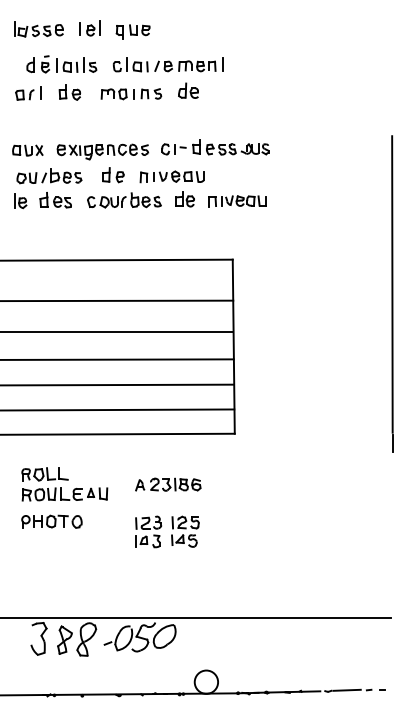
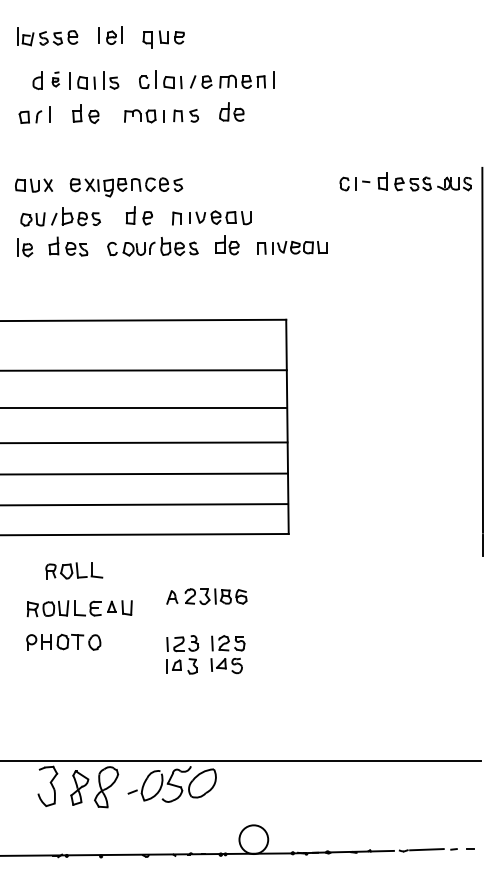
part: (45, 64) -> (55, 79), size x0.7
part: (215, 147) -> (405, 181), moved
part: (45, 473) -> (74, 570), moved

